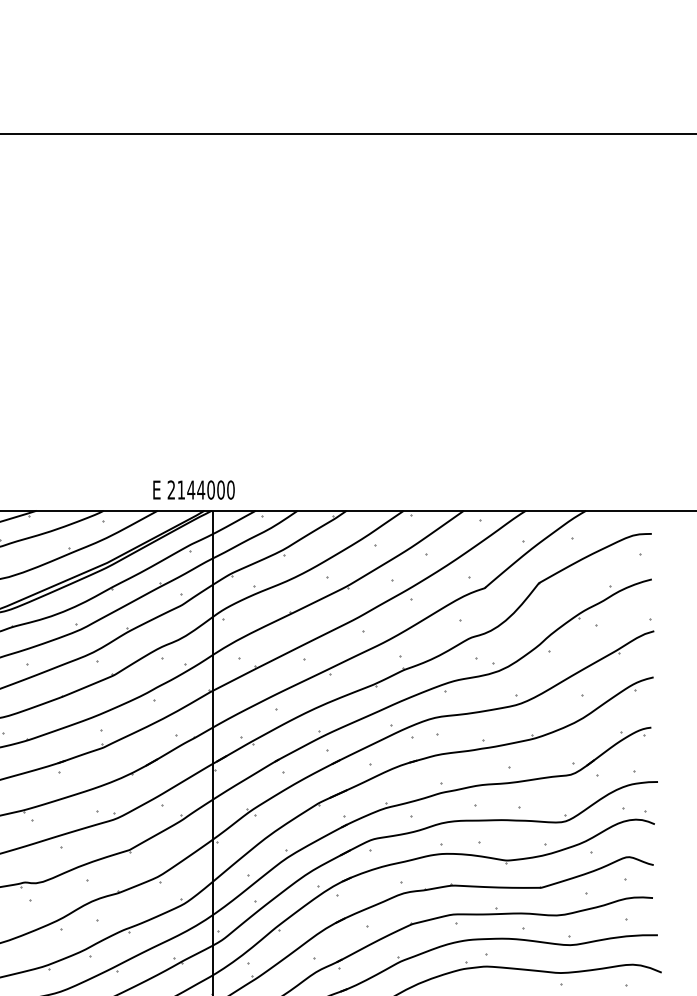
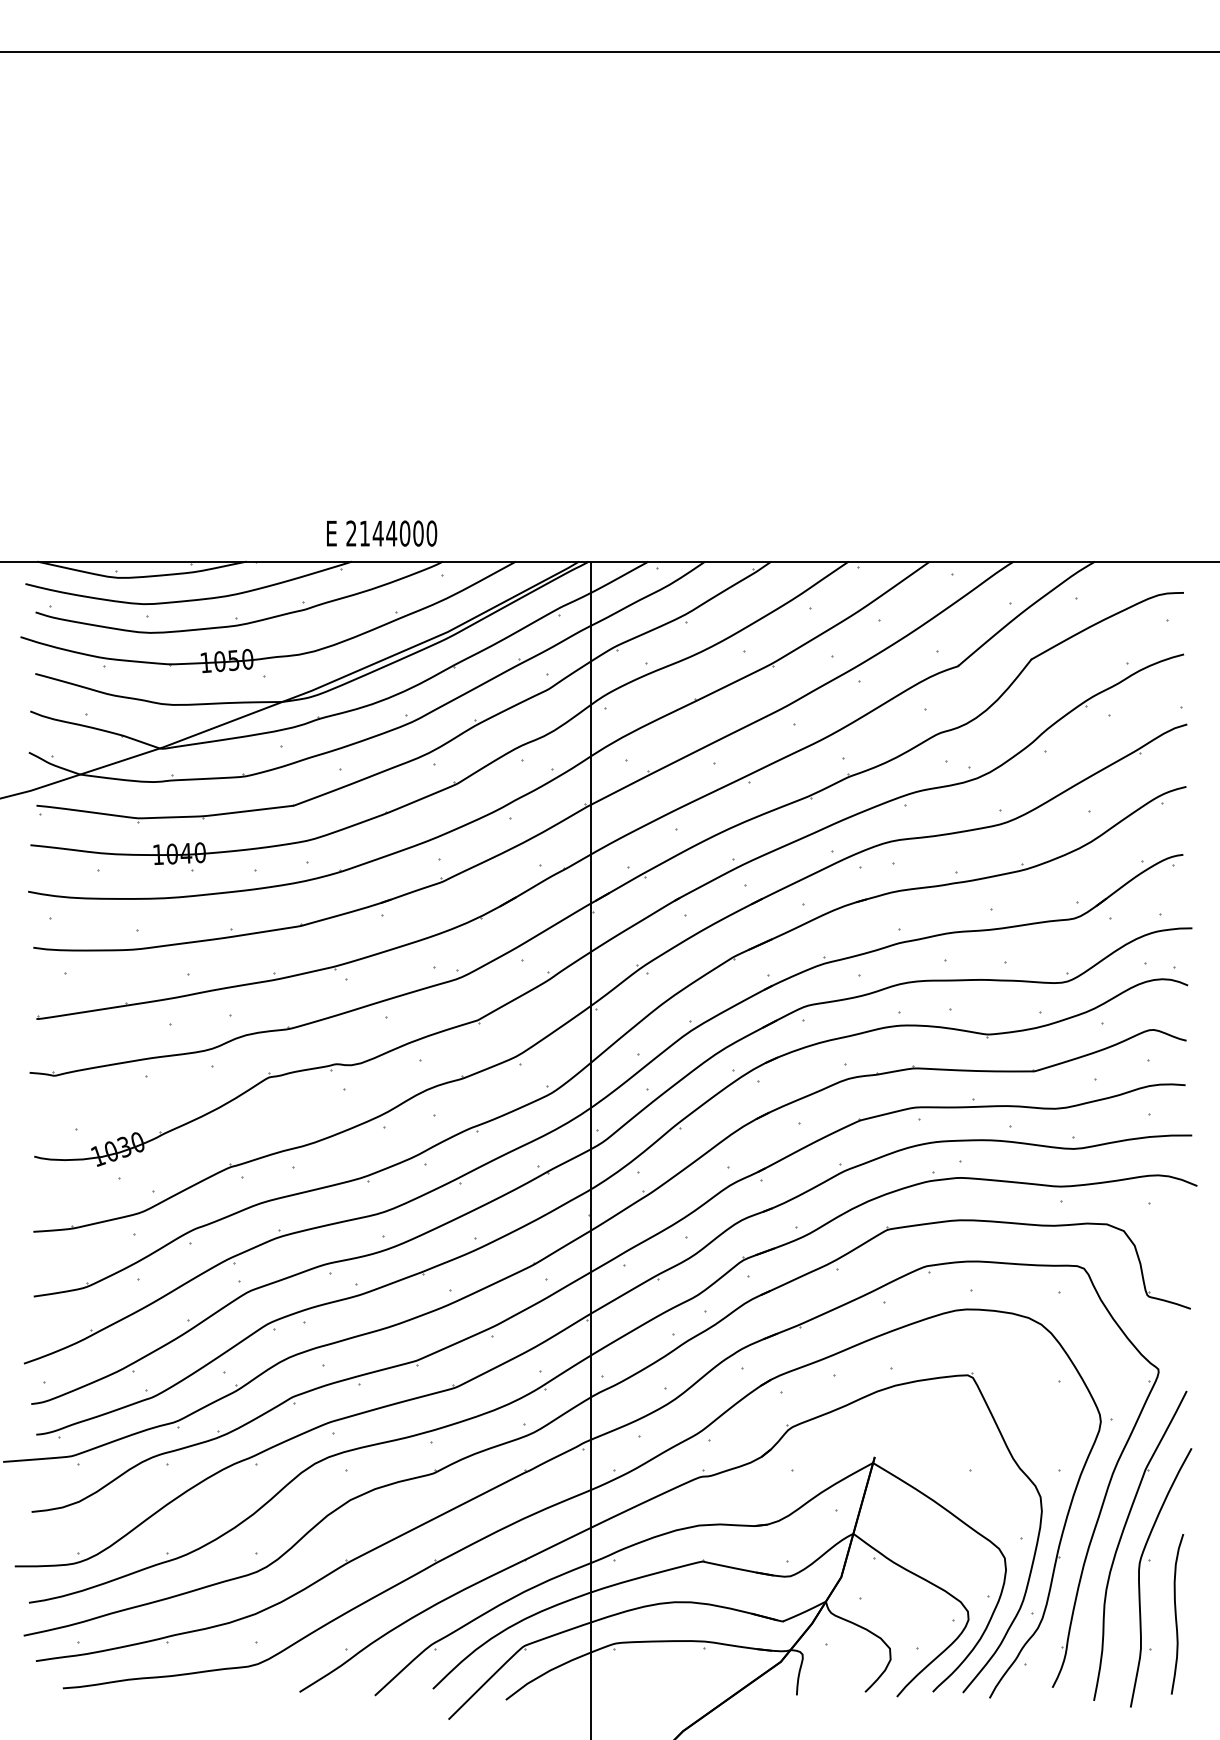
text: (194, 489) -> (382, 533), moved

